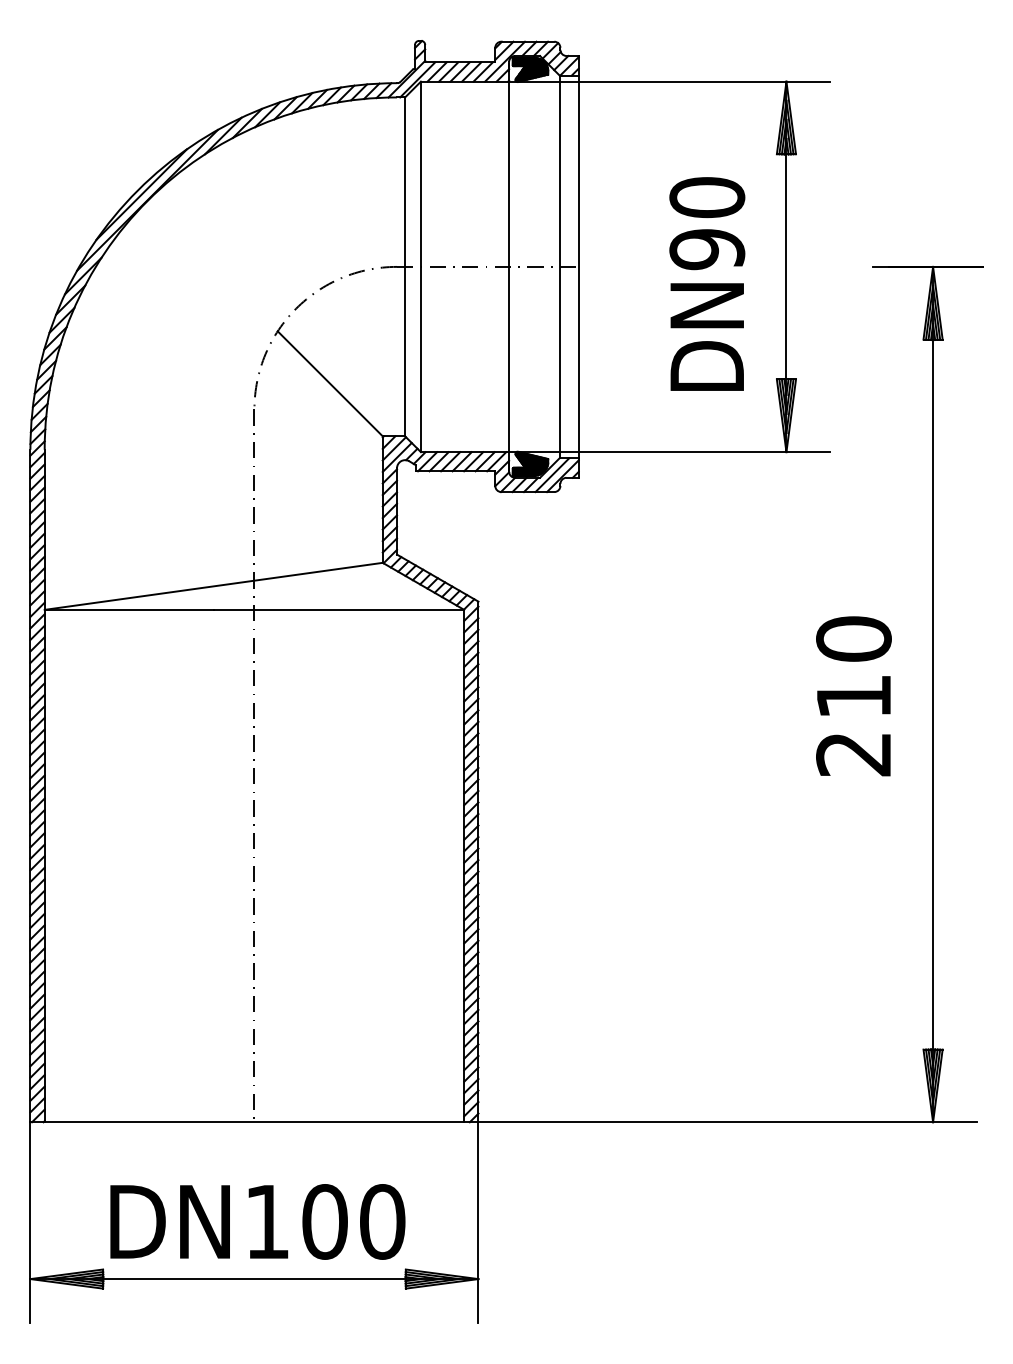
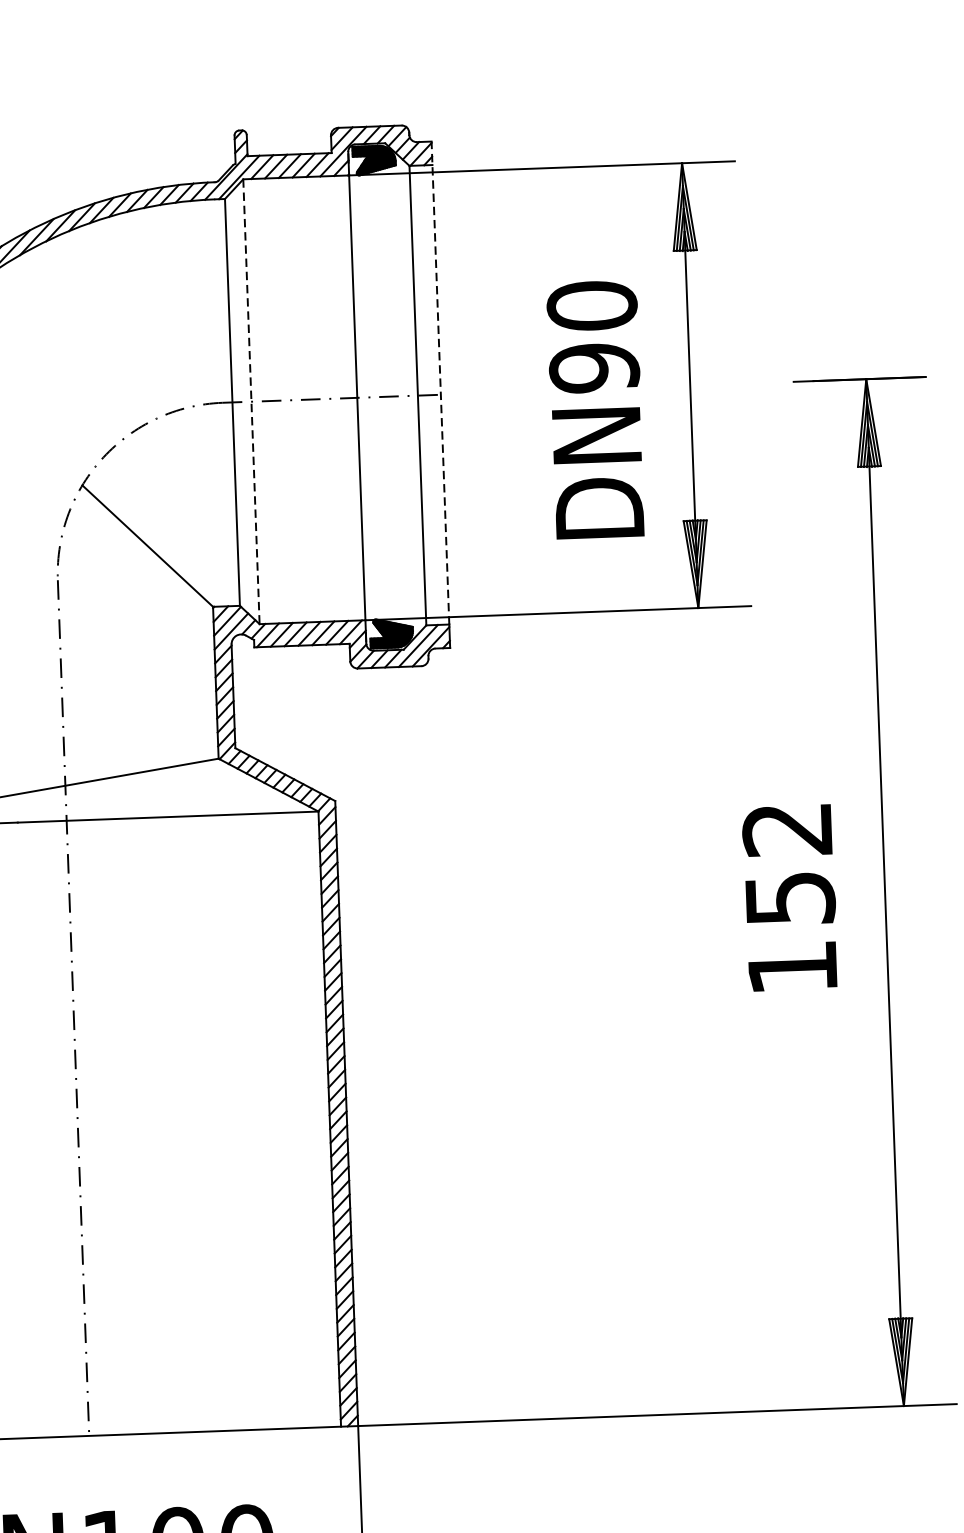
line: (578, 256) -> (440, 382), solid -> dashed
line: (420, 267) -> (250, 402), solid -> dashed
text: (853, 696) -> (789, 898), 210 -> 152

